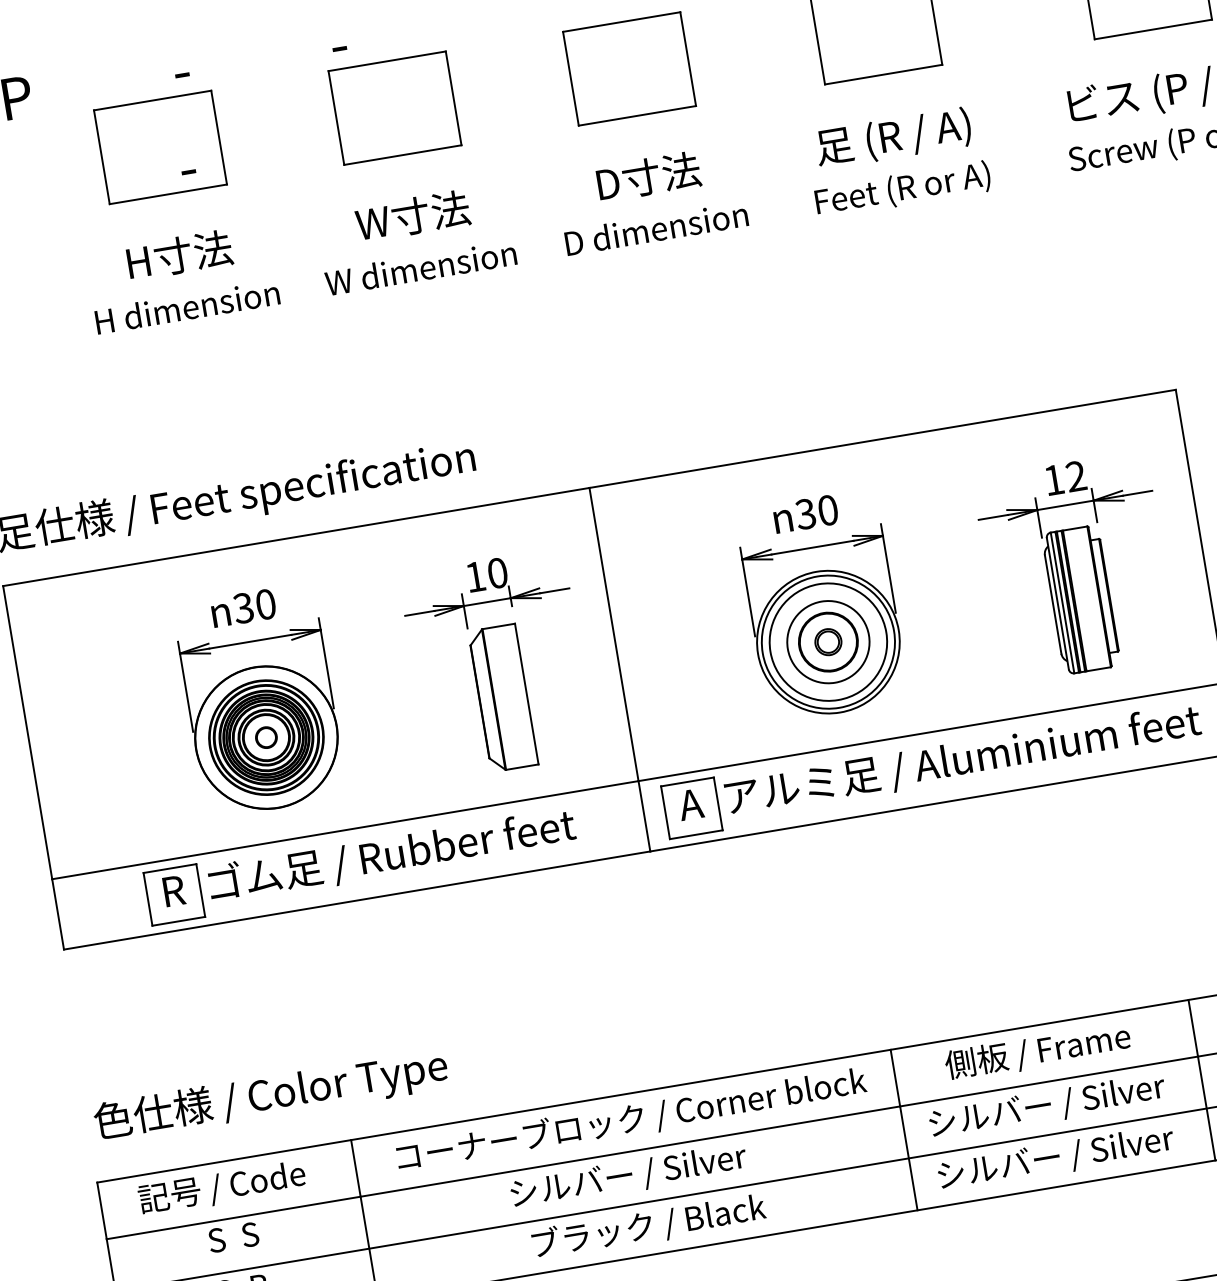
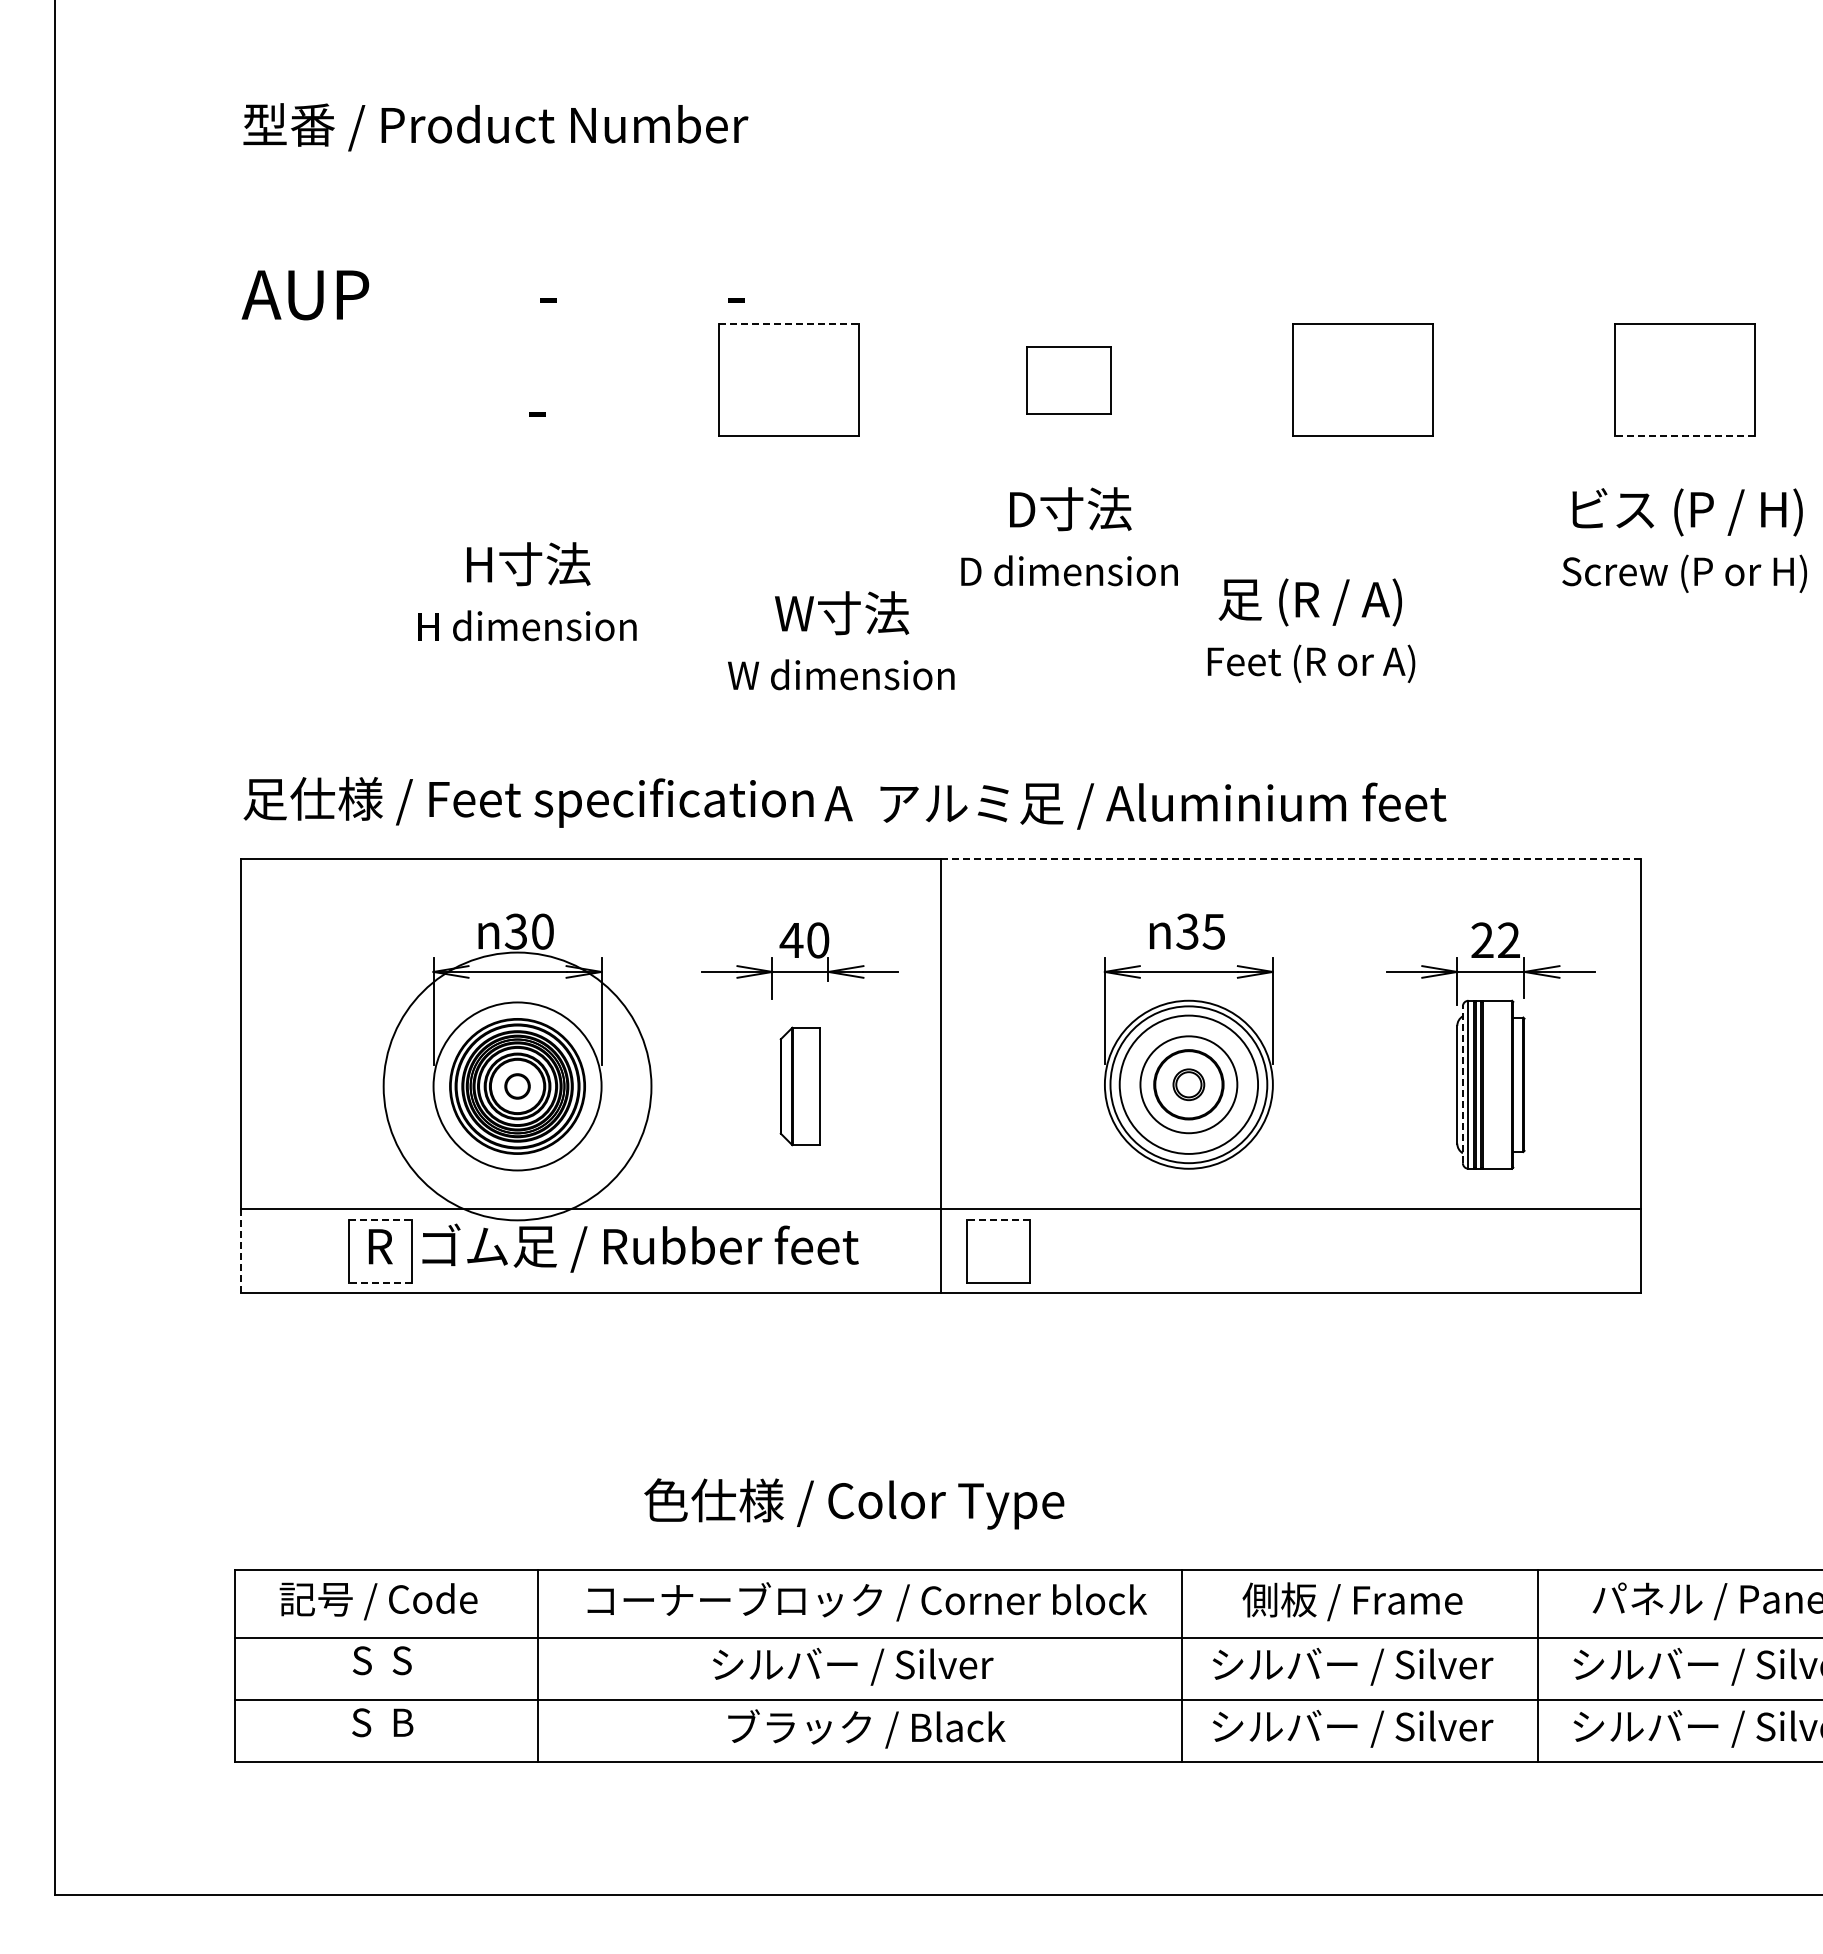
line: (1152, 29) -> (1684, 436), solid -> dashed
line: (387, 61) -> (789, 324), solid -> dashed
part: (628, 68) -> (1068, 379), size x0.6
part: (159, 146) -> (508, 379), removed
text: (898, 161) -> (1311, 630), moved
text: (416, 239) -> (841, 640), moved
text: (182, 278) -> (527, 591), moved
line: (882, 439) -> (1291, 859), solid -> dashed
text: (1053, 479) -> (1482, 939), 12 -> 22
text: (827, 510) -> (1213, 931), 30 -> 35
text: (475, 577) -> (791, 940), 10 -> 40
line: (1057, 603) -> (1462, 1084), solid -> dashed
part: (502, 698) -> (799, 1086), size x0.7
circle: (266, 737) -> (517, 1086), size x1.6
text: (939, 764) -> (1135, 805), moved
line: (687, 781) -> (998, 1219), solid -> dashed
line: (170, 868) -> (380, 1219), solid -> dashed
line: (58, 913) -> (241, 1250), solid -> dashed
line: (179, 921) -> (380, 1282), solid -> dashed
text: (271, 1095) -> (854, 1503), moved

